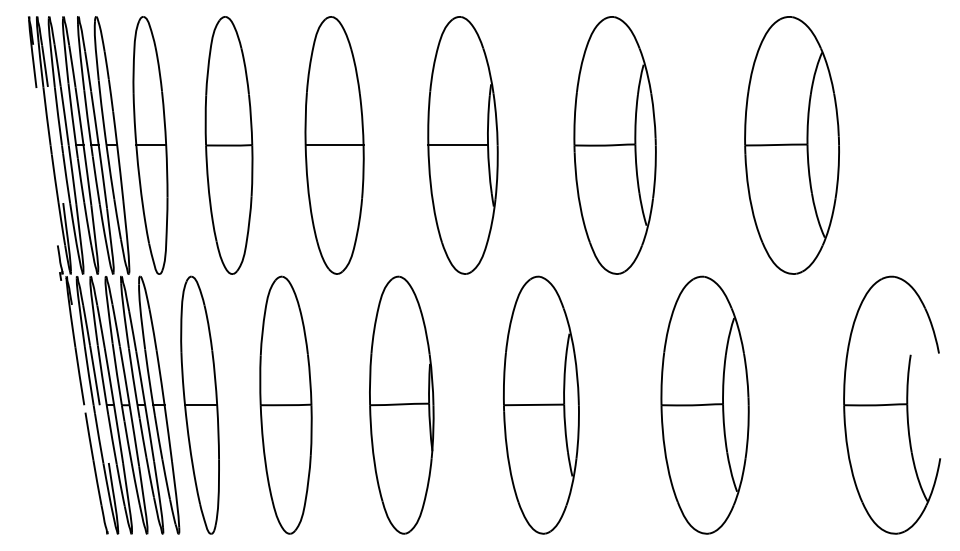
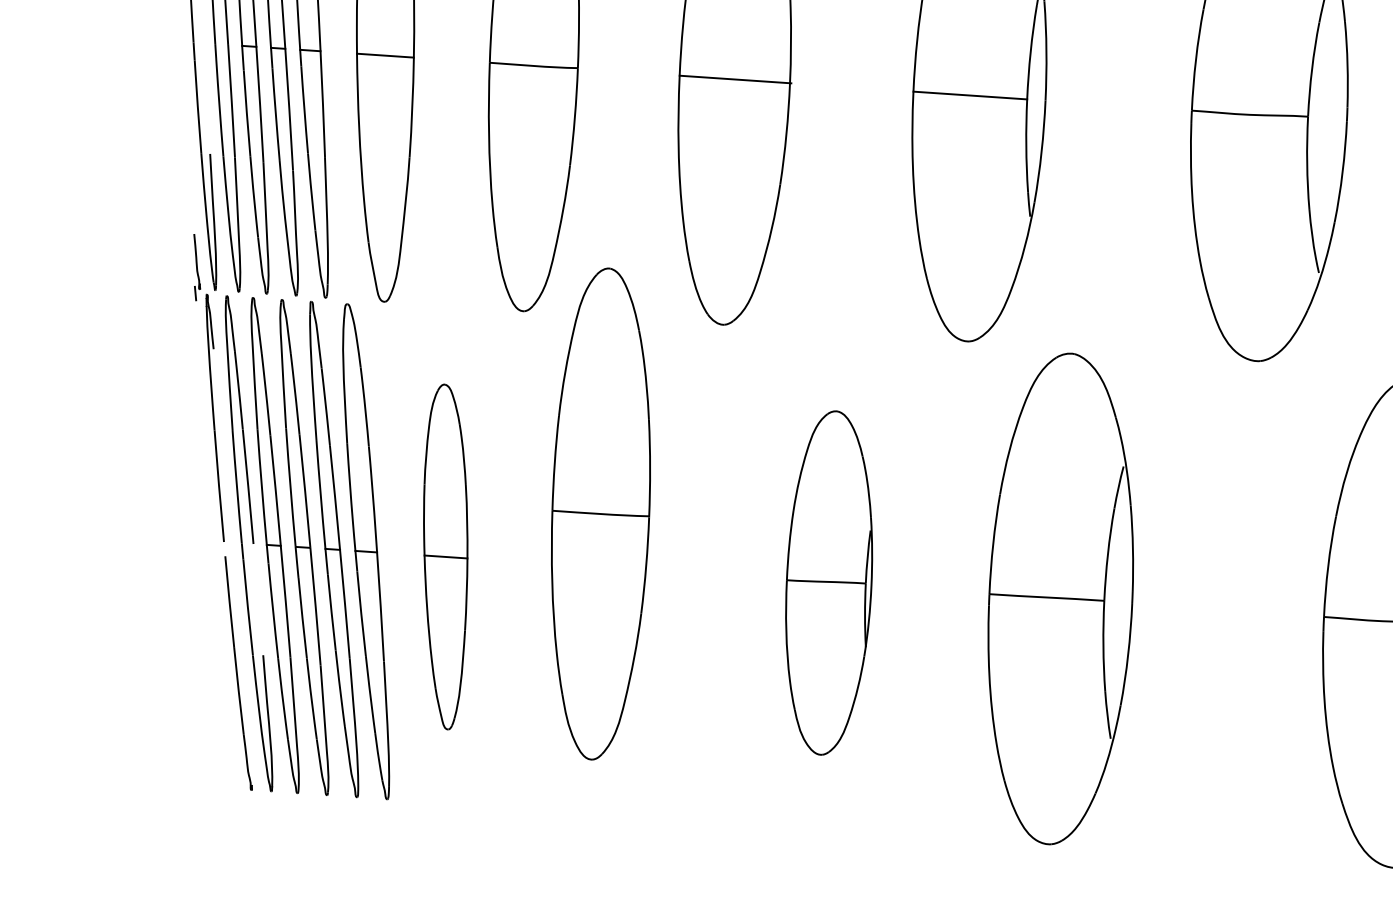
part: (199, 404) -> (443, 555), size x0.7
part: (285, 404) -> (599, 512), moved
part: (401, 404) -> (828, 581), size x0.7
part: (541, 404) -> (1061, 597), moved

